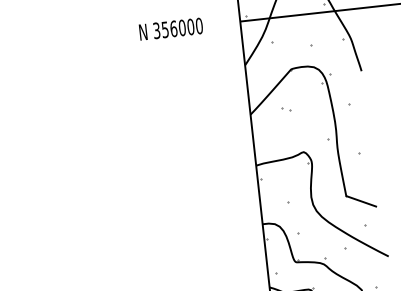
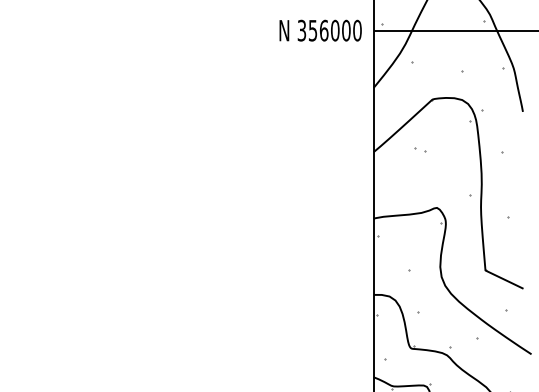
text: (171, 29) -> (320, 30), moved

